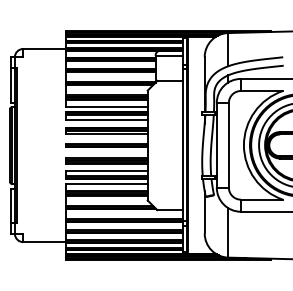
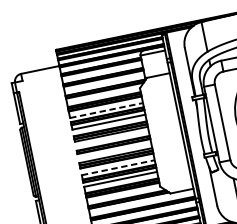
line: (106, 107) -> (106, 110), solid -> dashed
line: (106, 171) -> (117, 168), solid -> dashed

